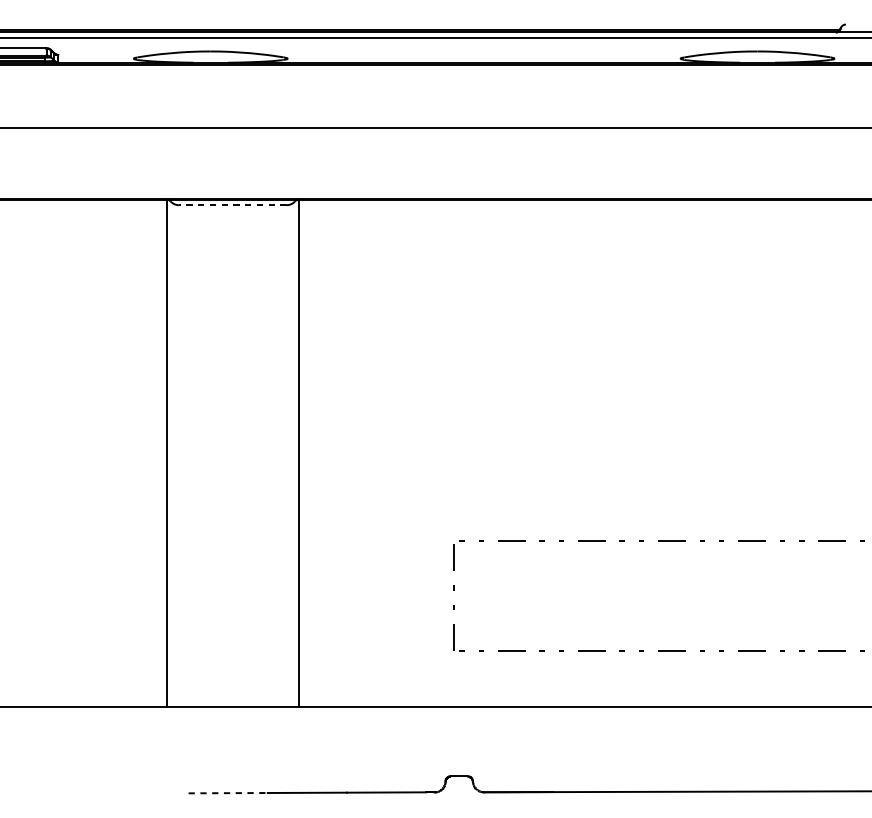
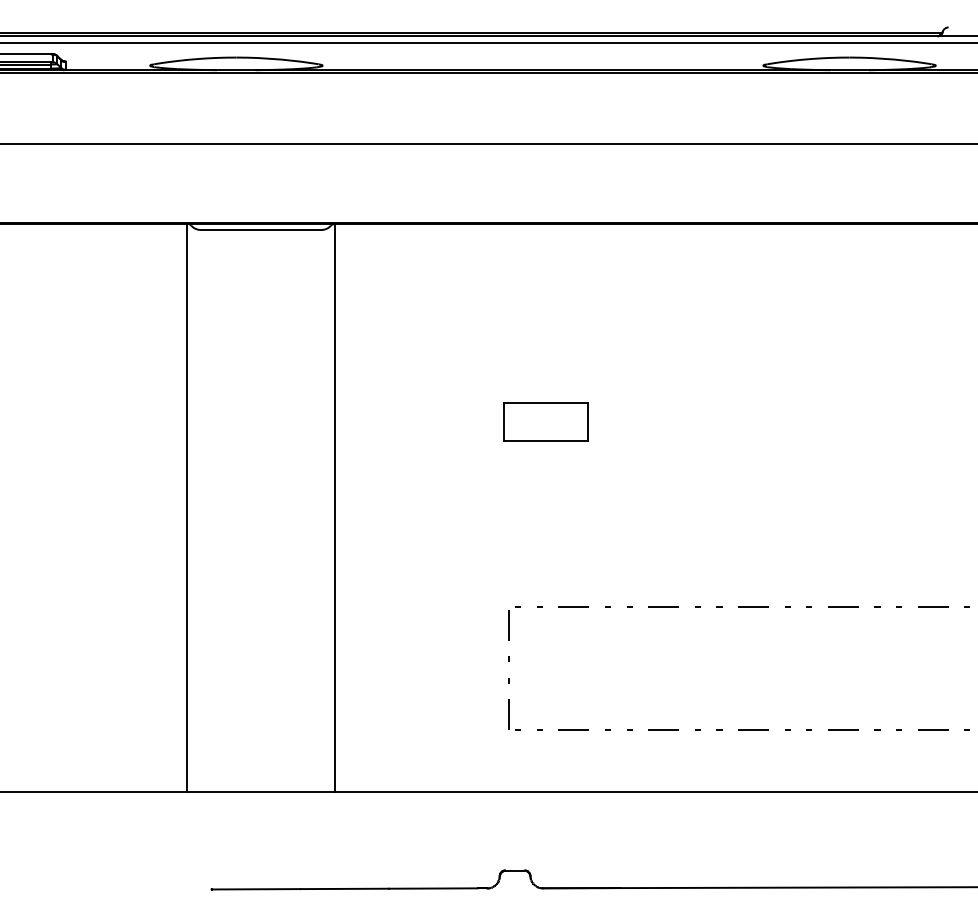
line: (232, 204) -> (260, 229), dashed -> solid
part: (486, 376) -> (545, 421), added
line: (228, 793) -> (256, 889), dashed -> solid

